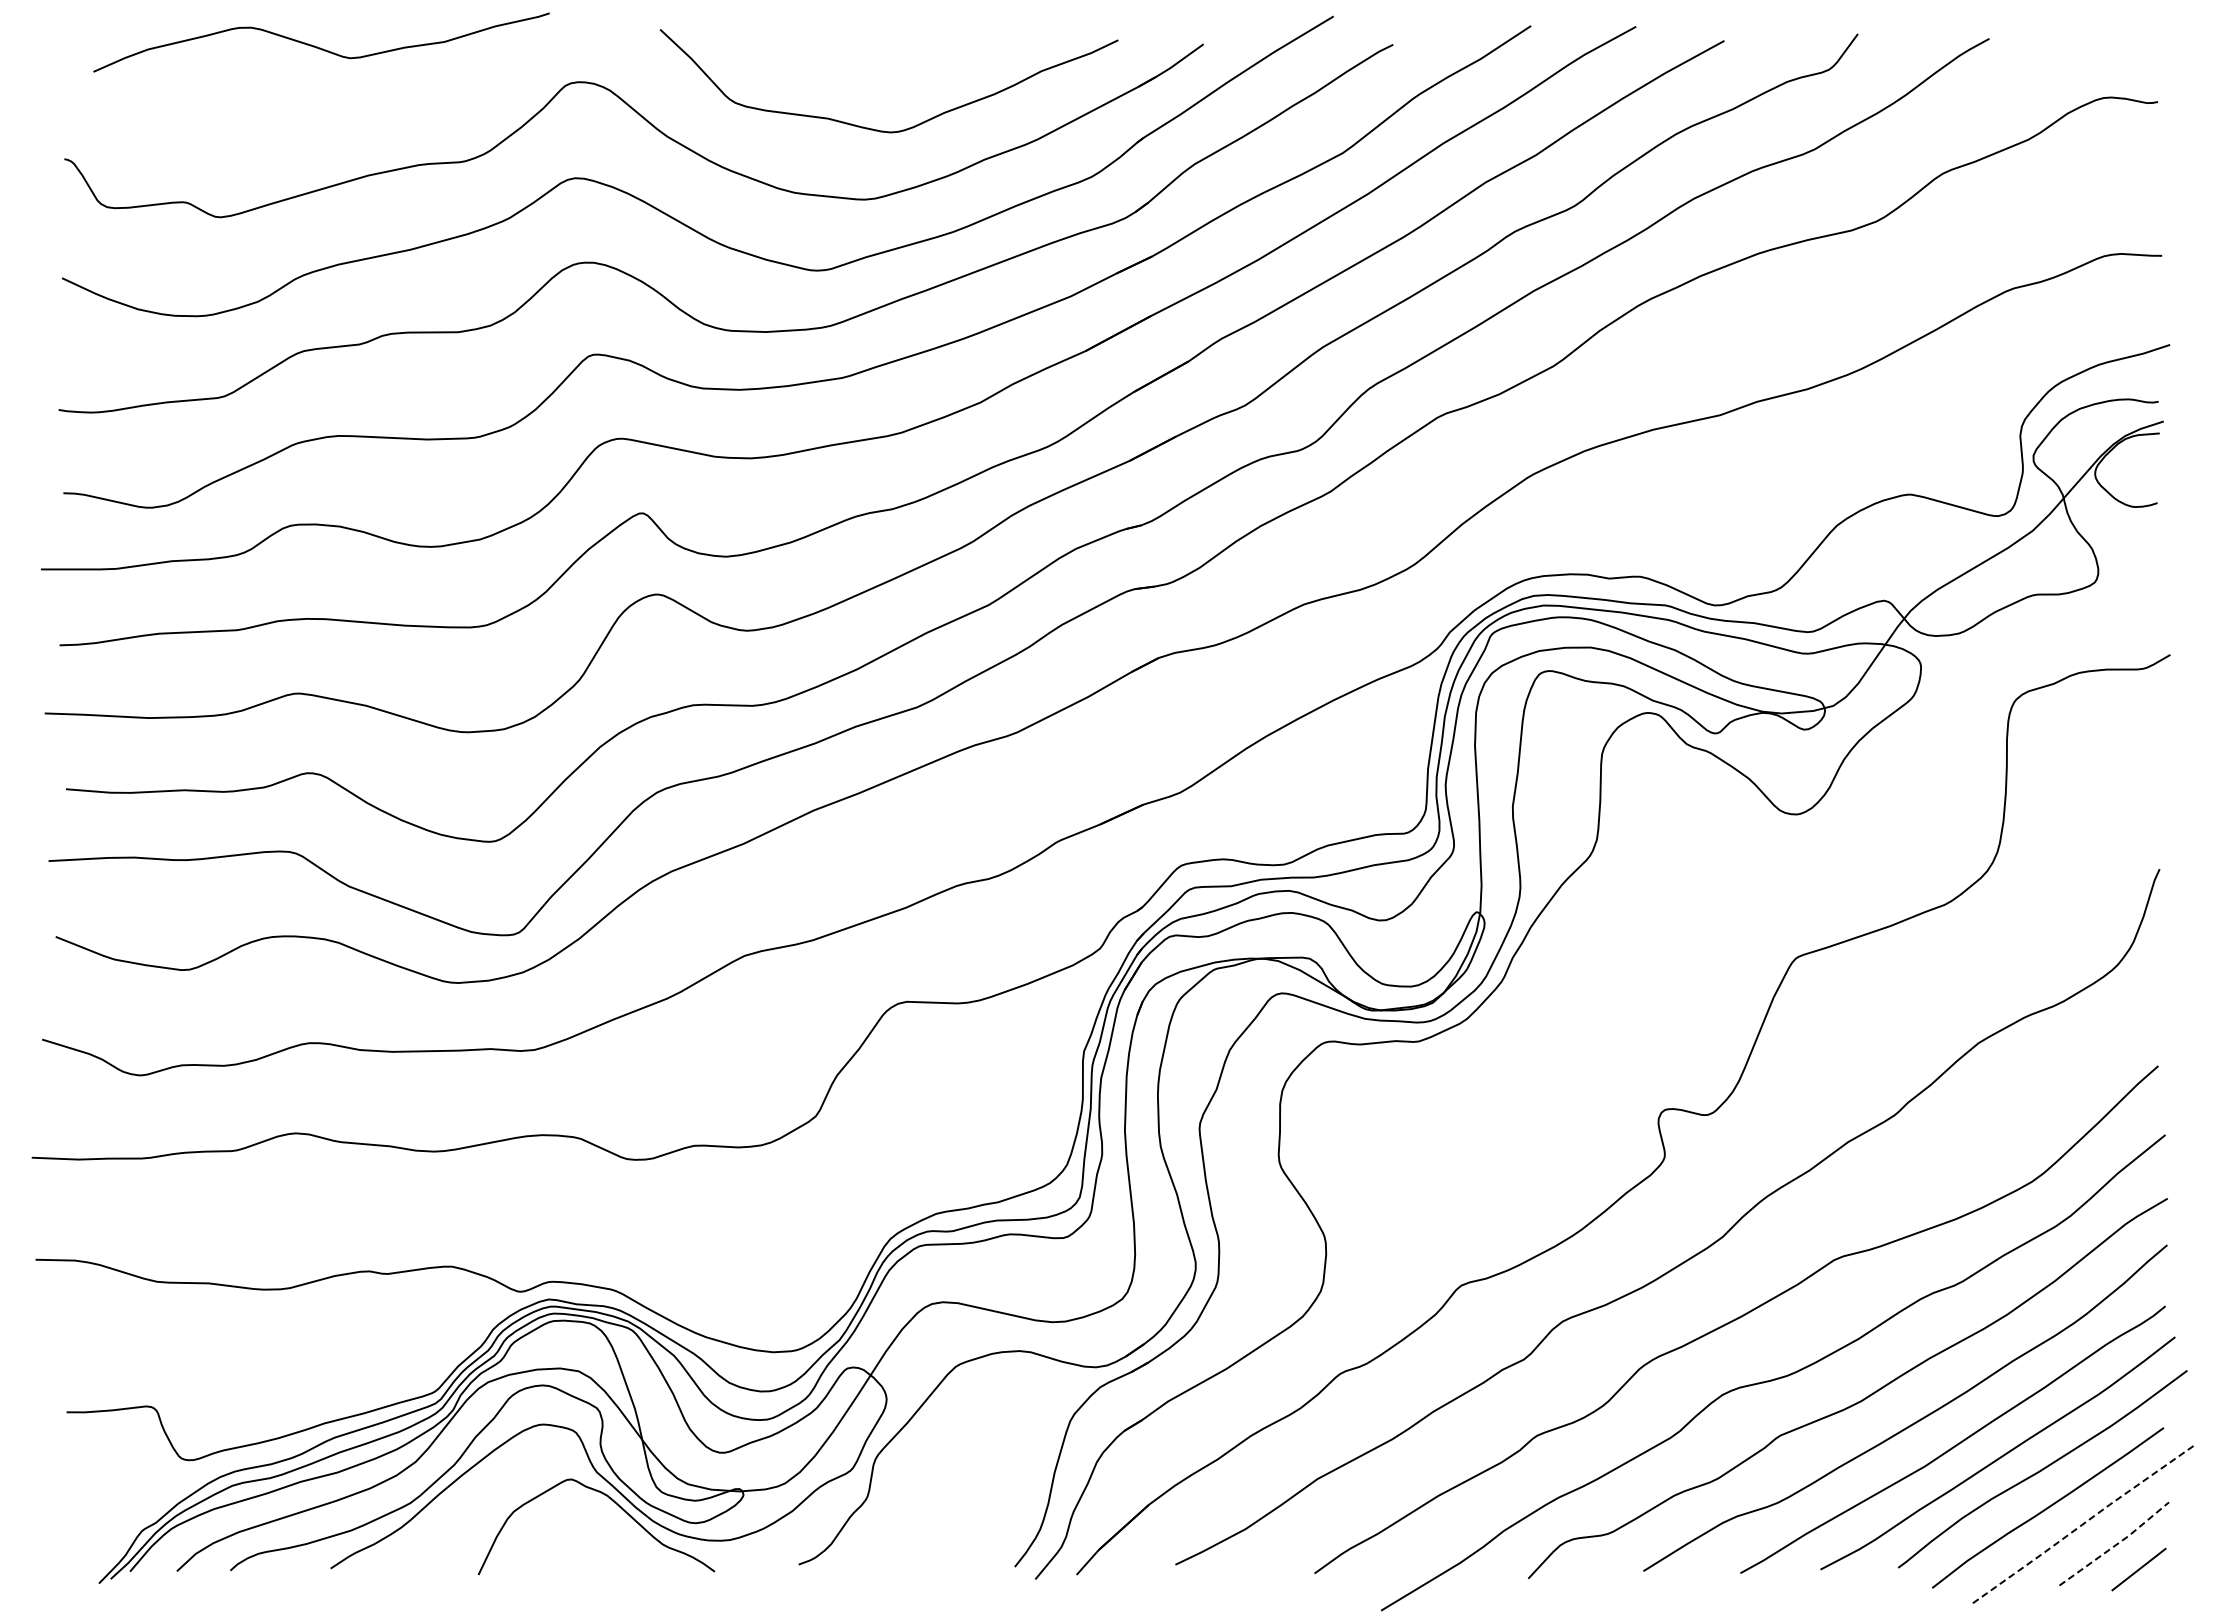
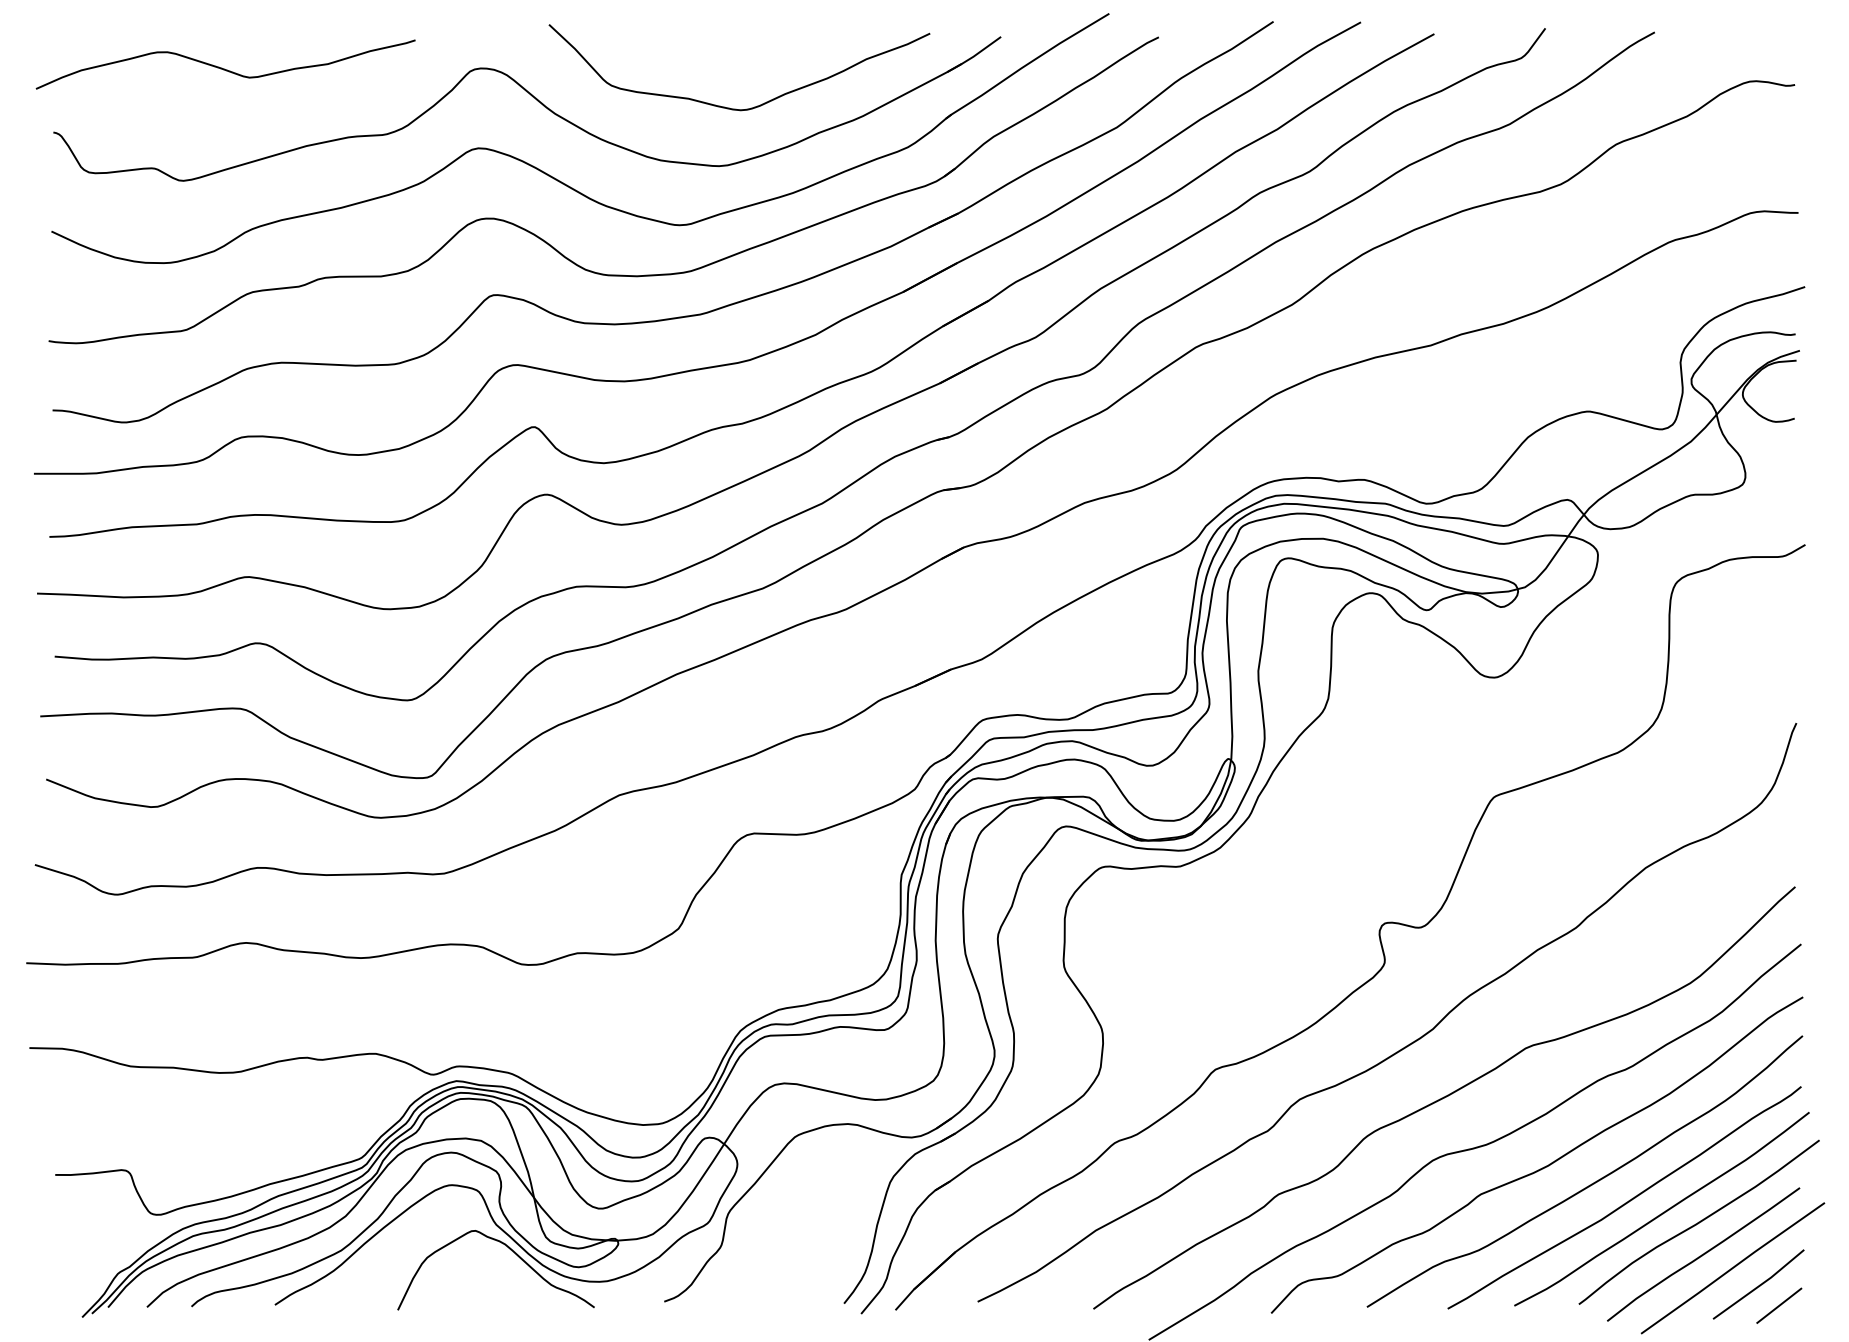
curve: (320, 47) -> (224, 68), moved
line: (2083, 1523) -> (1733, 1267), dashed -> solid
line: (2116, 1544) -> (1760, 1284), dashed -> solid

